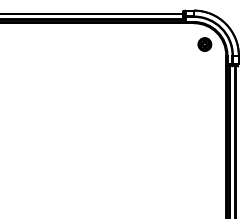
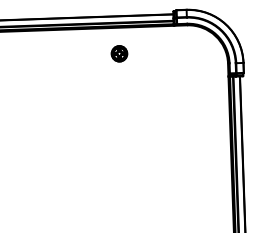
part: (204, 44) -> (118, 53), moved

